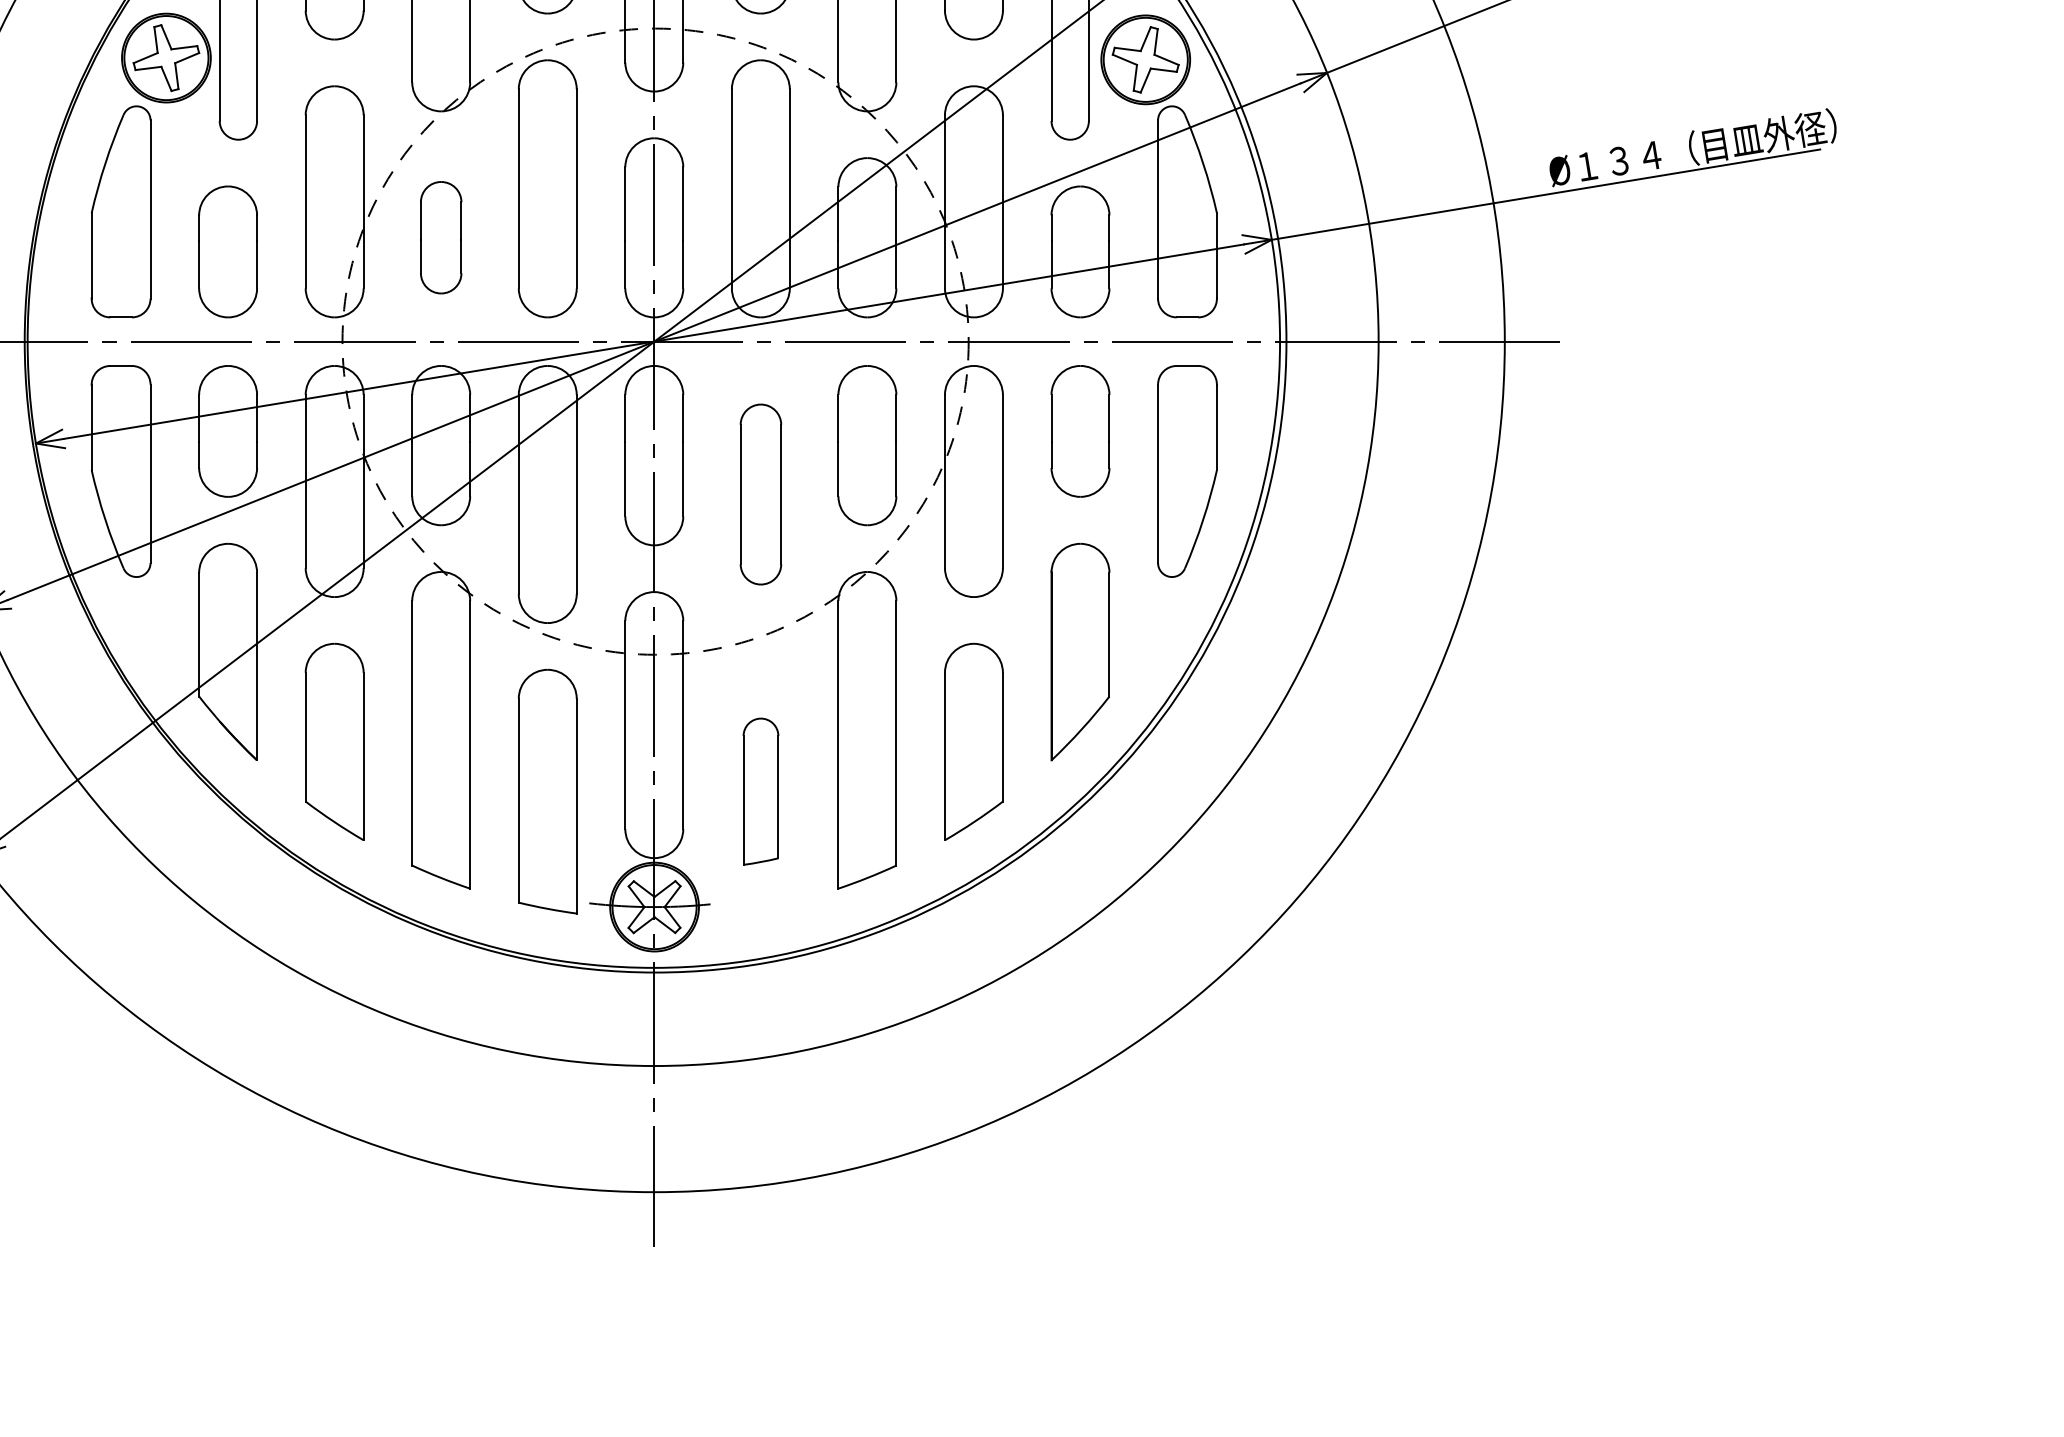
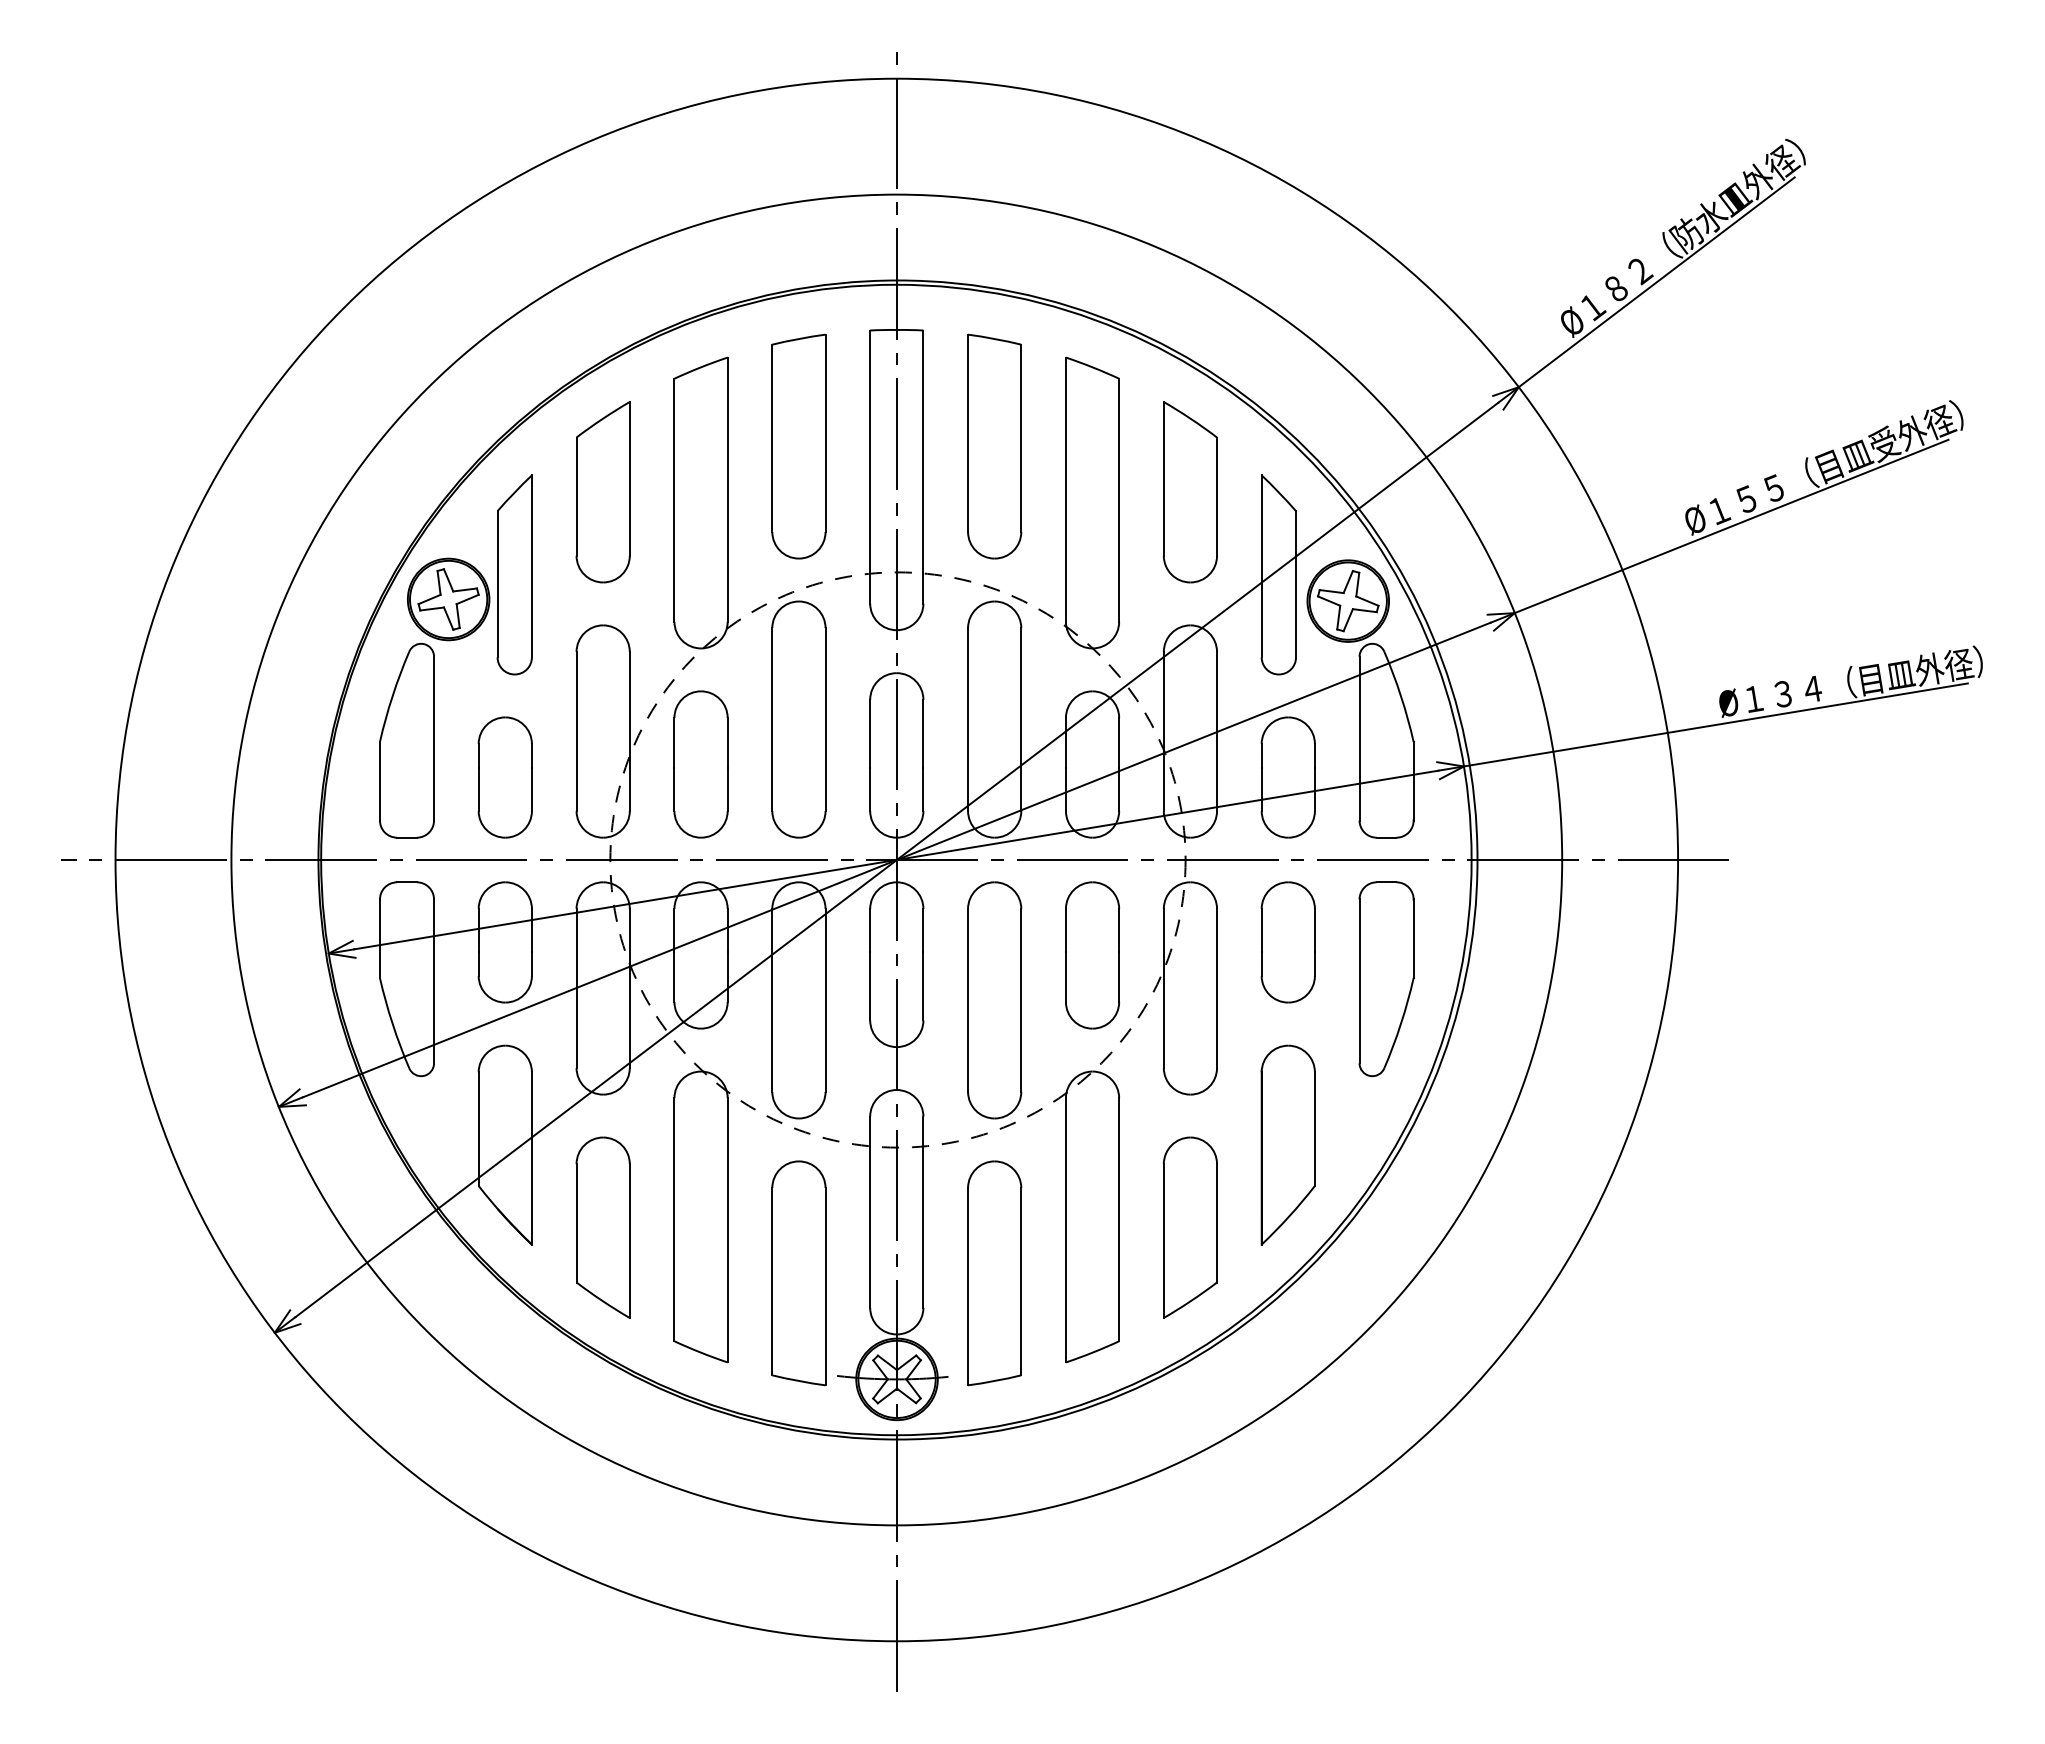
part: (440, 237) -> (700, 764), size x1.43
part: (760, 494) -> (994, 1000), size x1.43
part: (760, 791) -> (994, 1273), size x1.67

